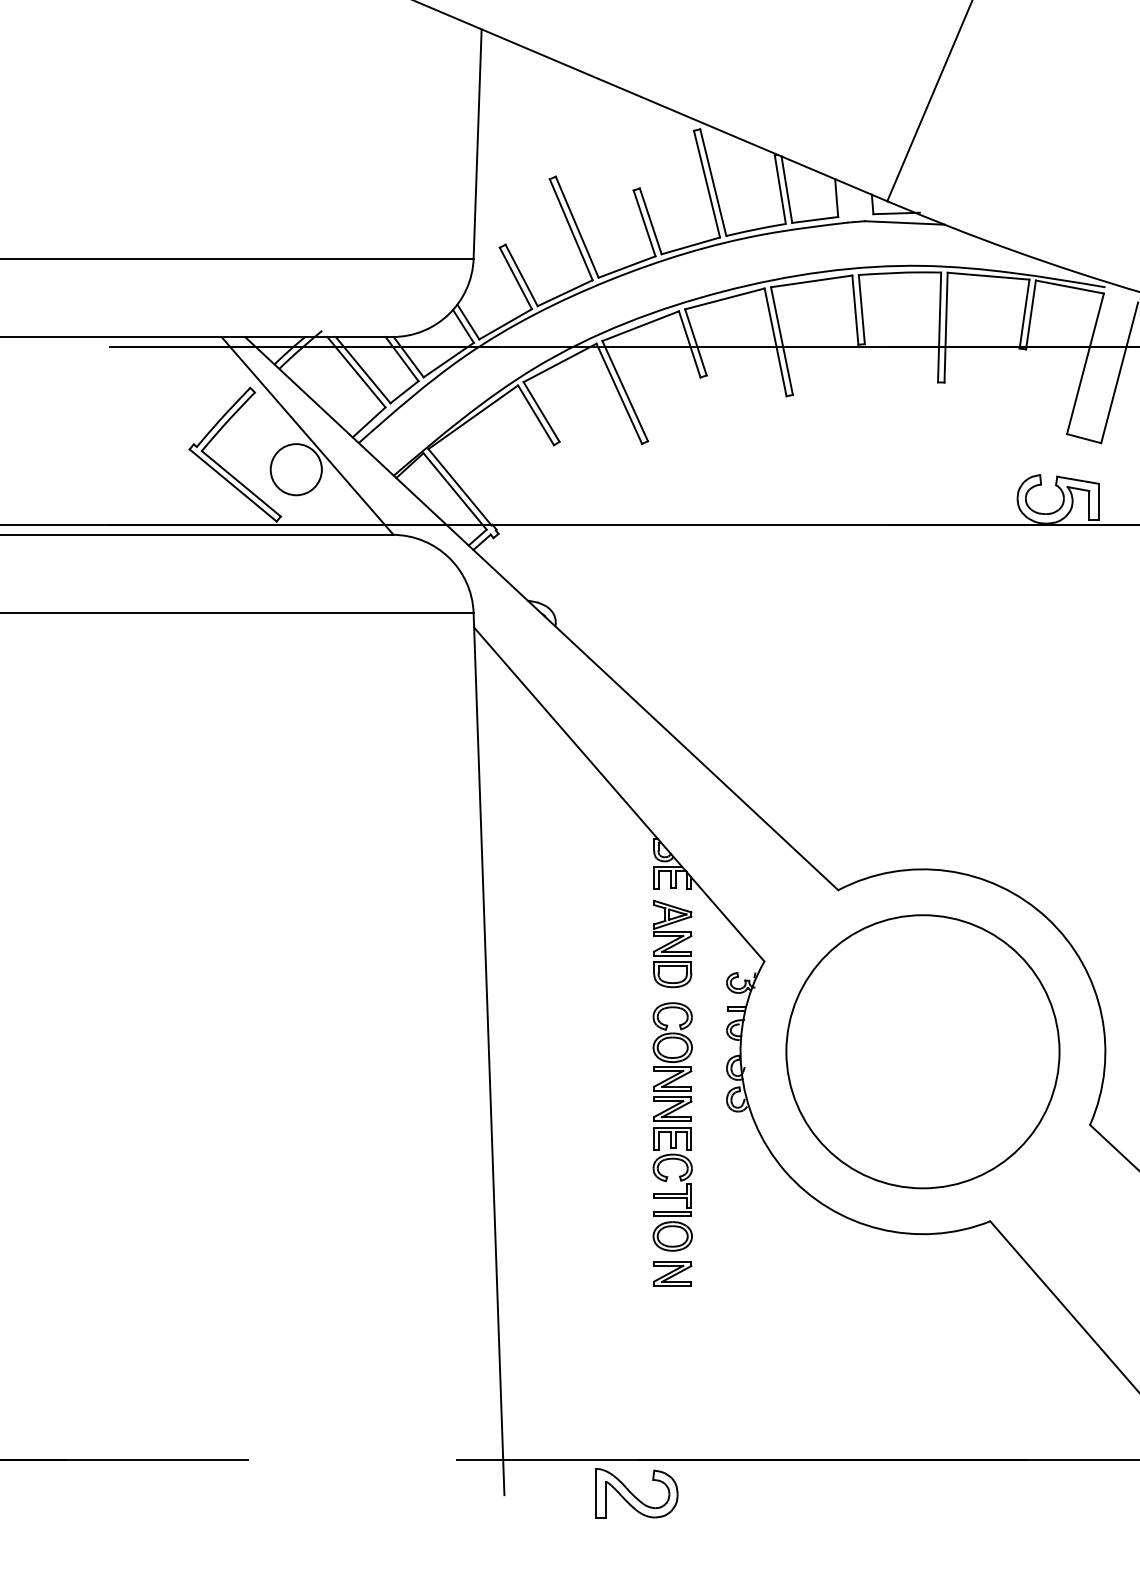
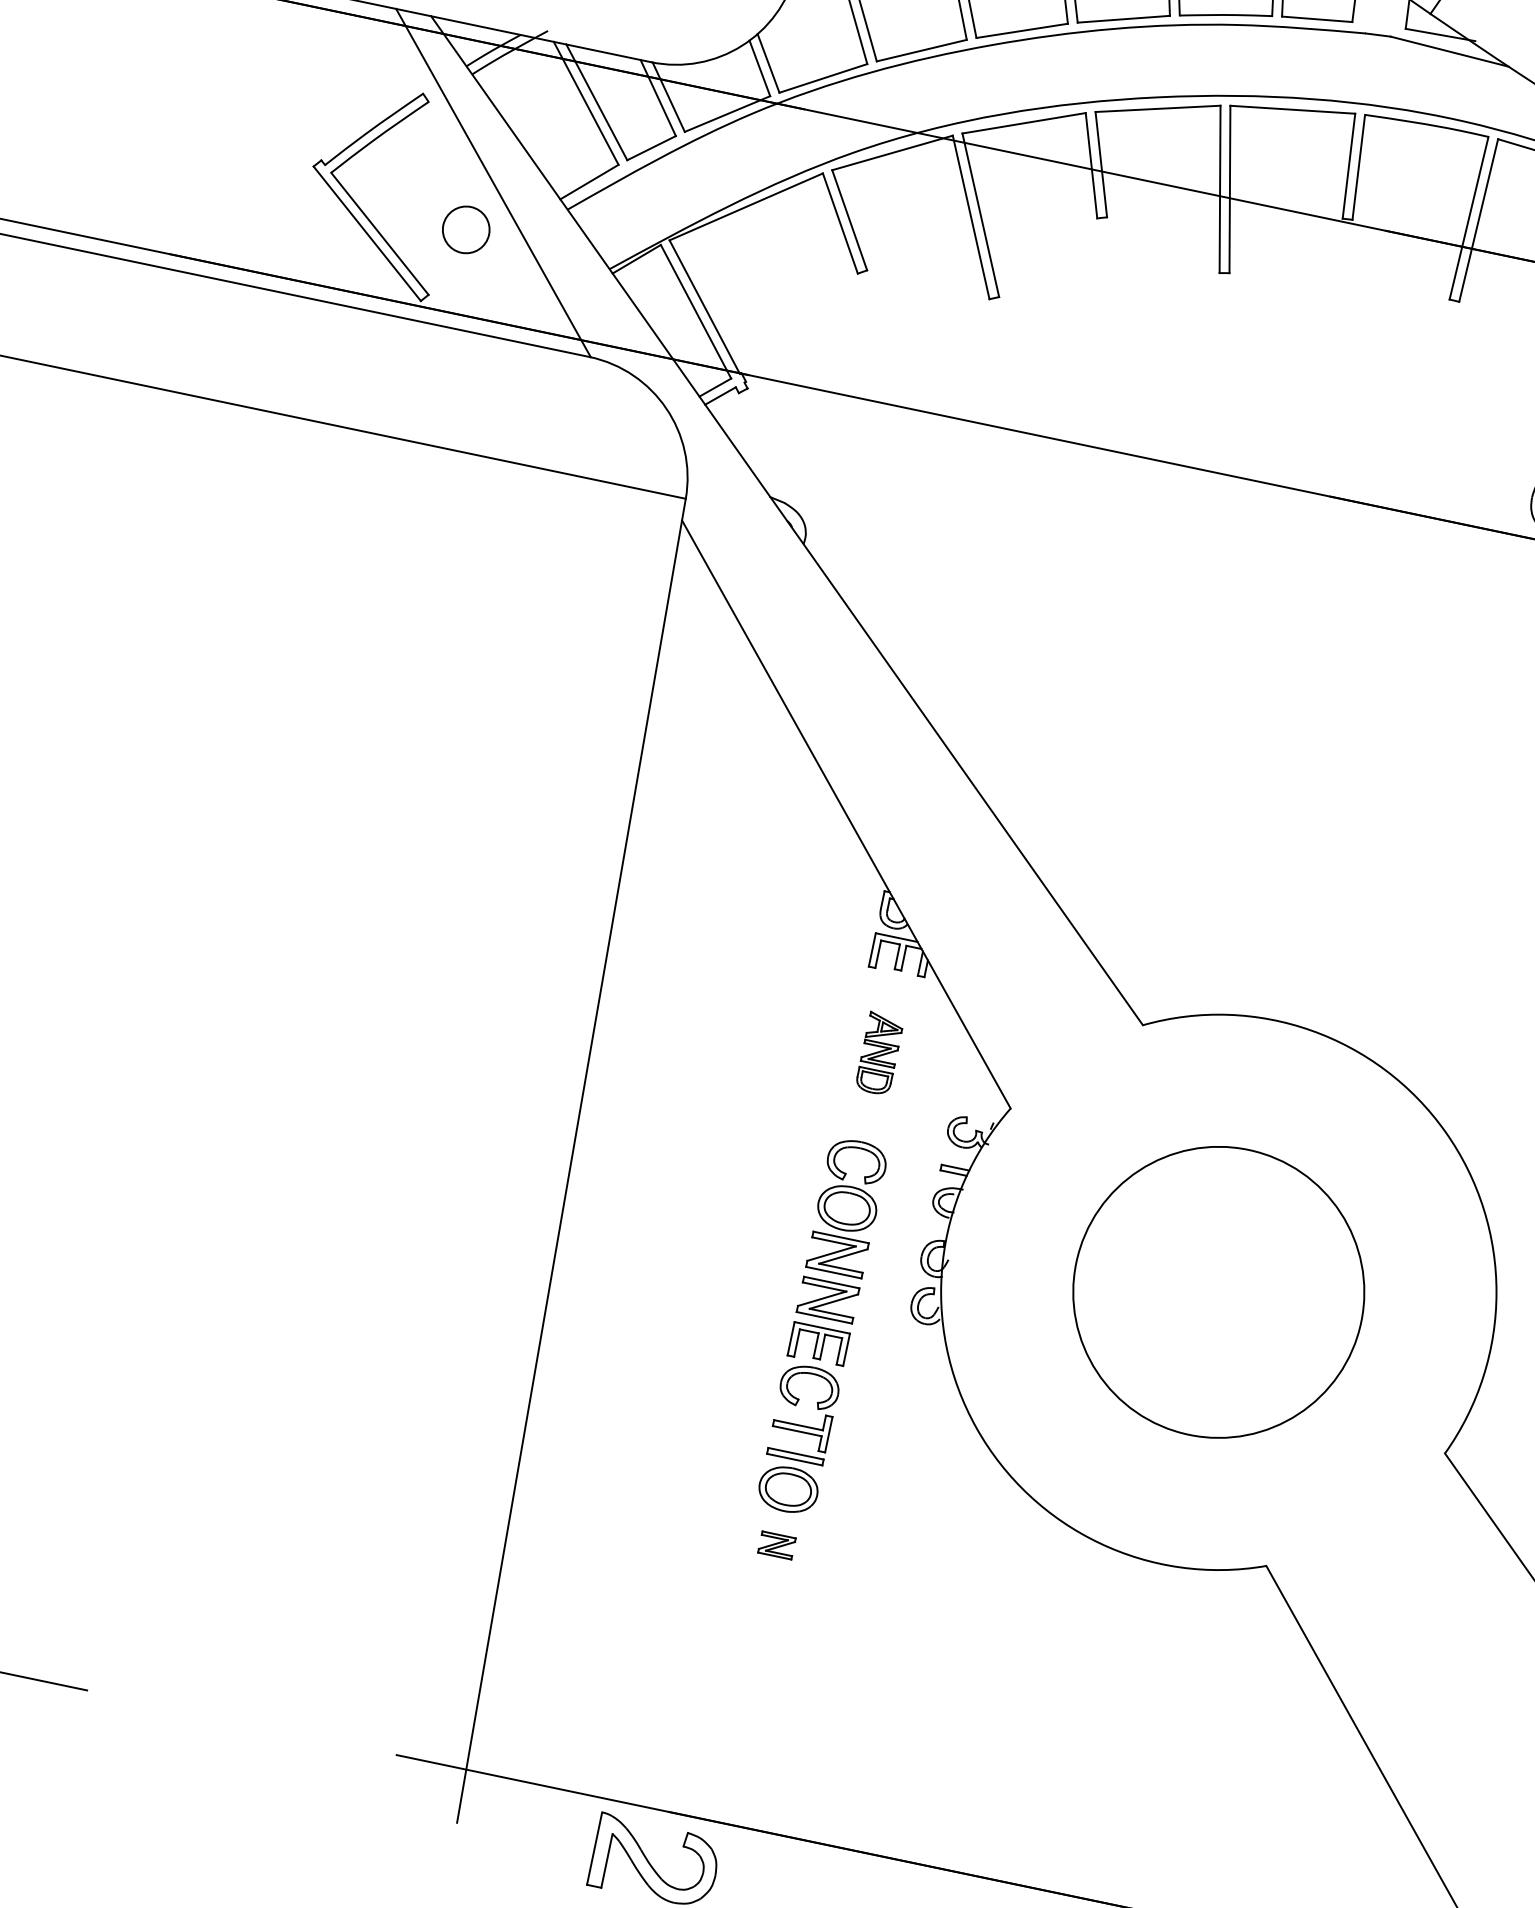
circle: (295, 469) -> (465, 229), size x0.6
part: (672, 943) -> (879, 1053), size x0.6
circle: (922, 1051) -> (1218, 1291), size x0.7
part: (672, 1273) -> (776, 1544), size x0.6

